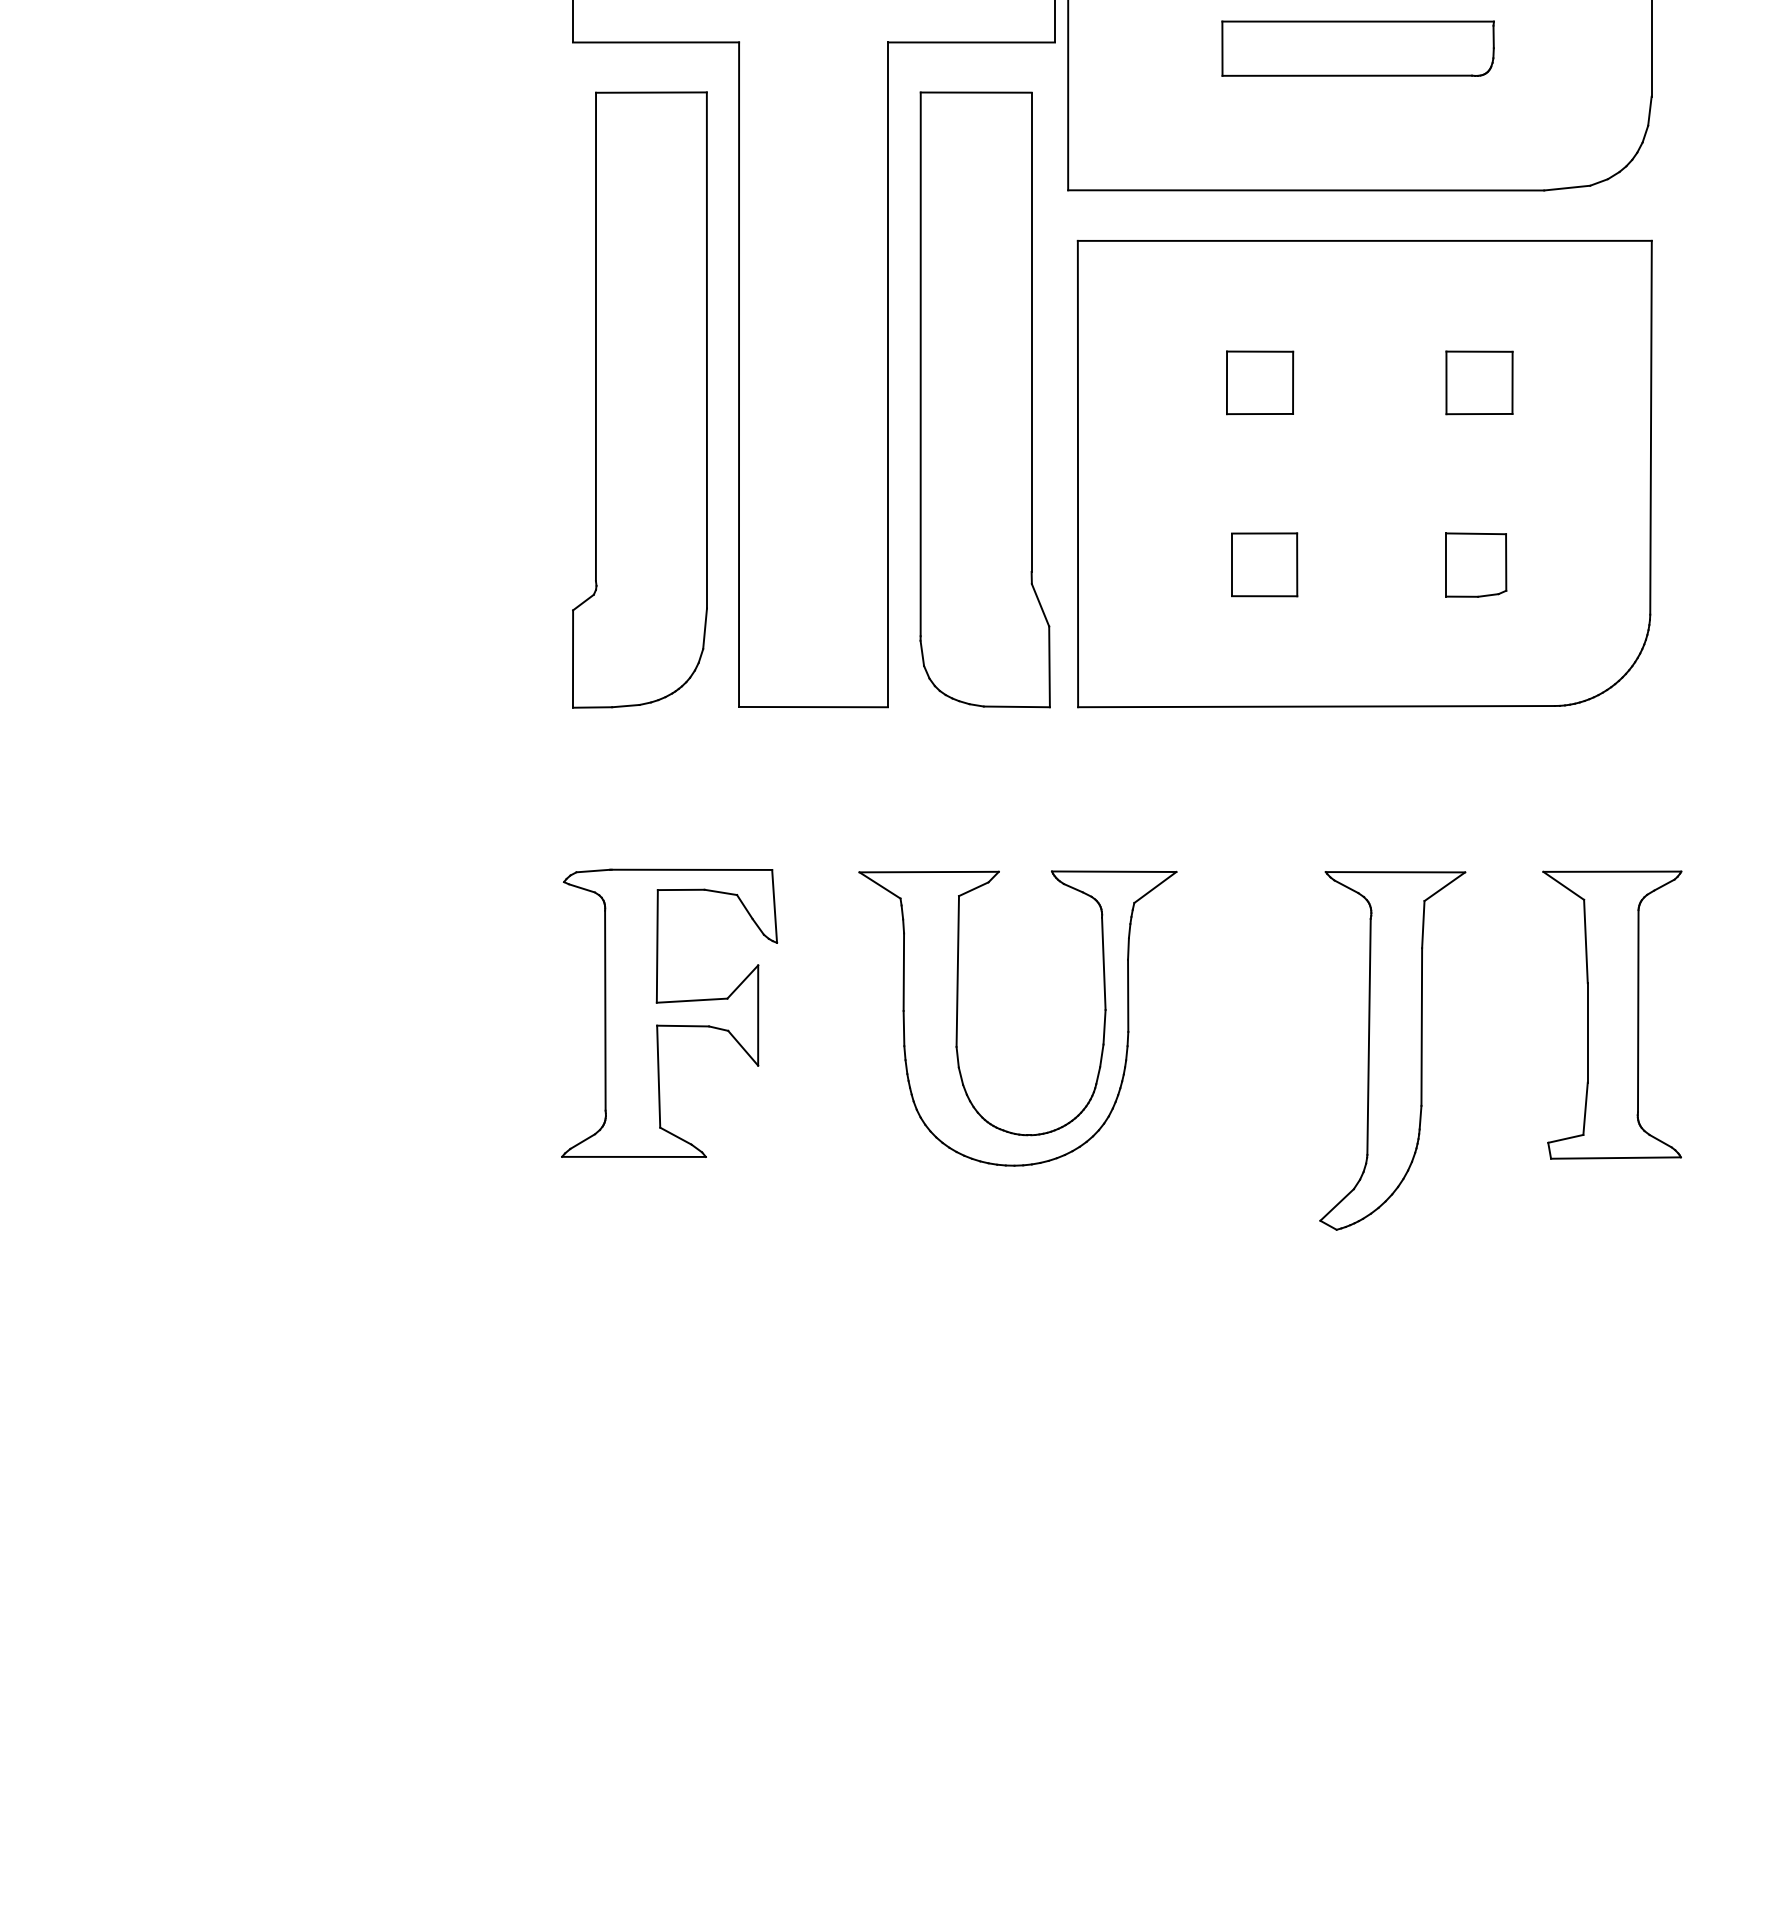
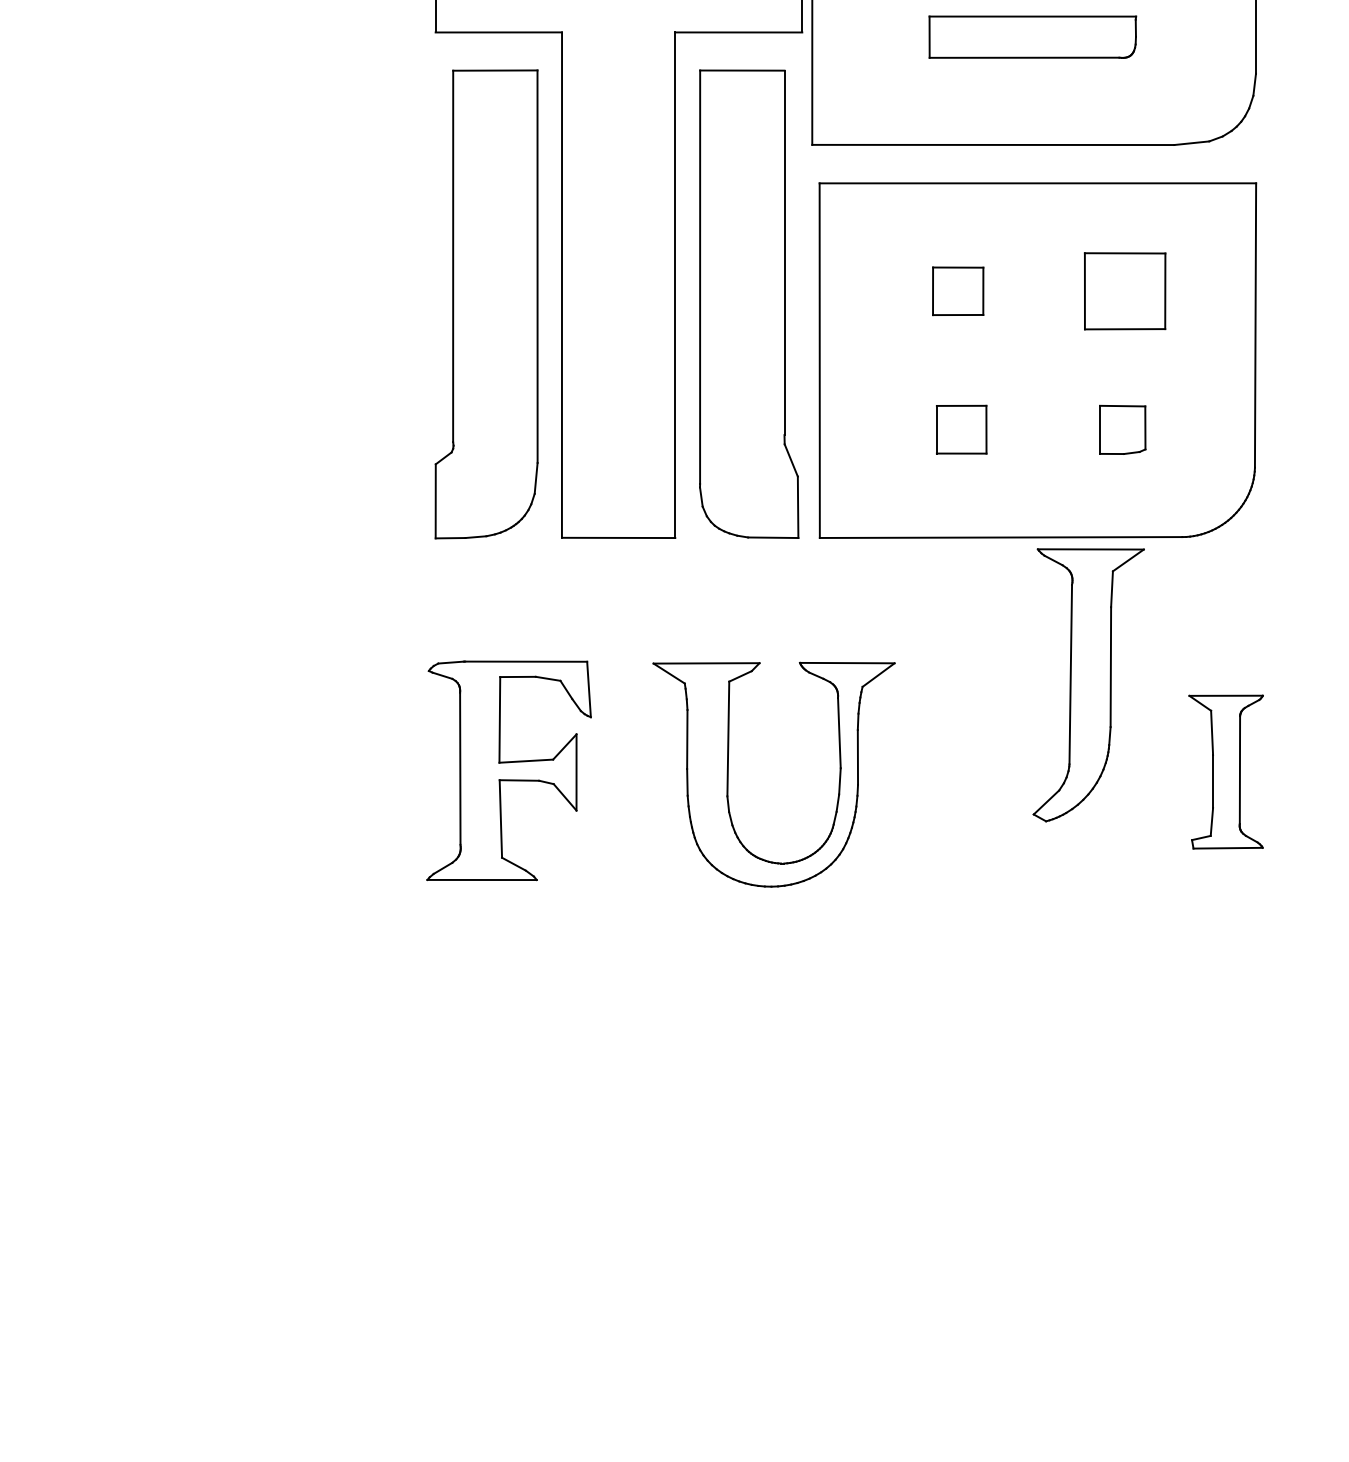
part: (1479, 382) -> (1125, 291), size x1.6
part: (1612, 1014) -> (1226, 771), size x0.7
part: (1392, 1050) -> (1088, 684), moved

